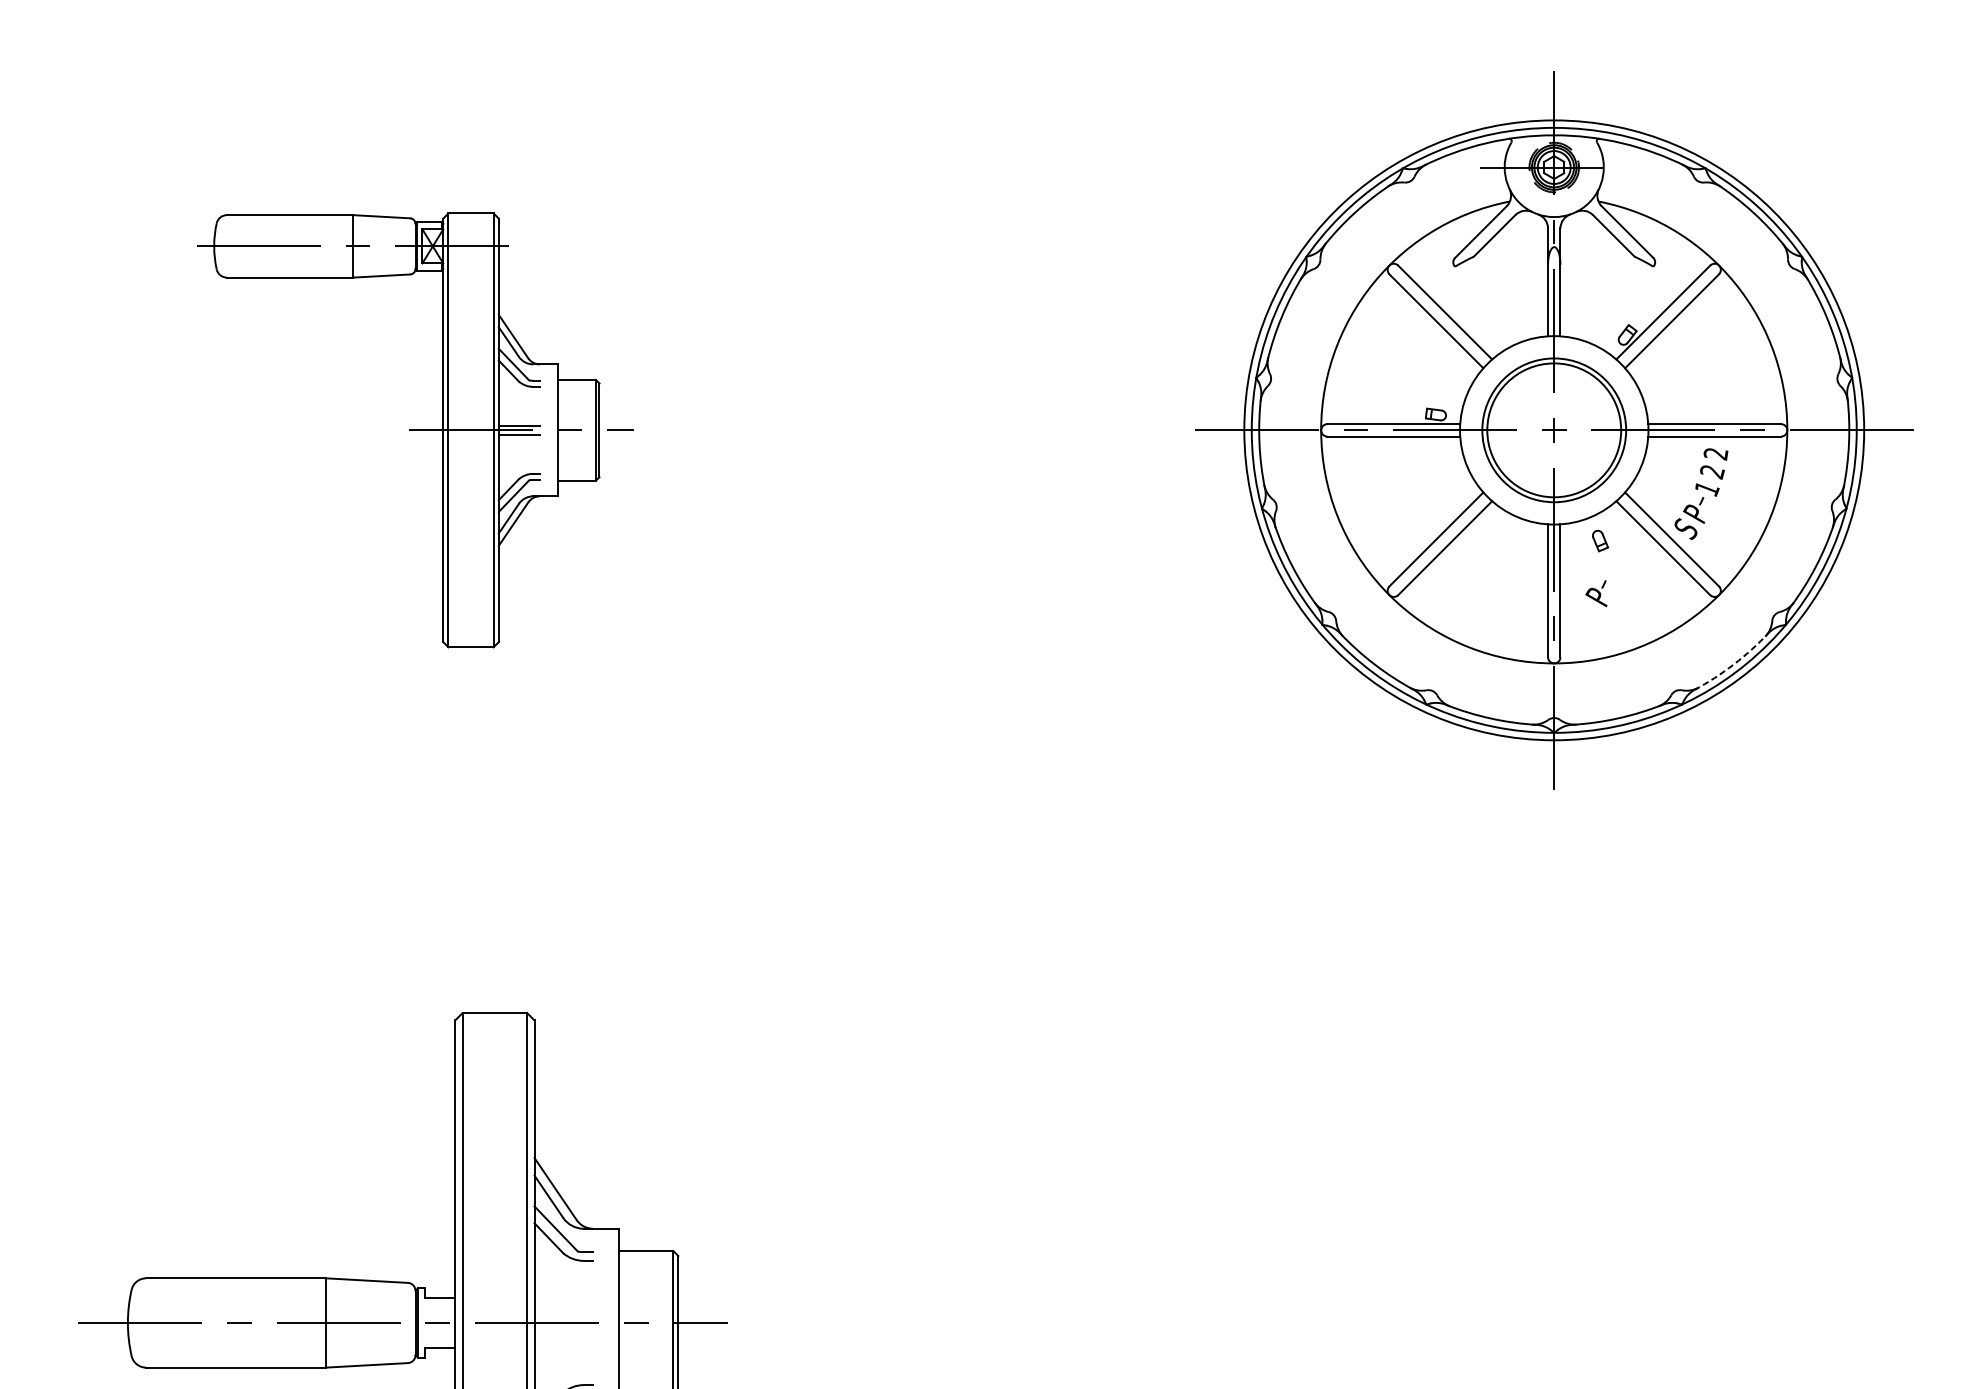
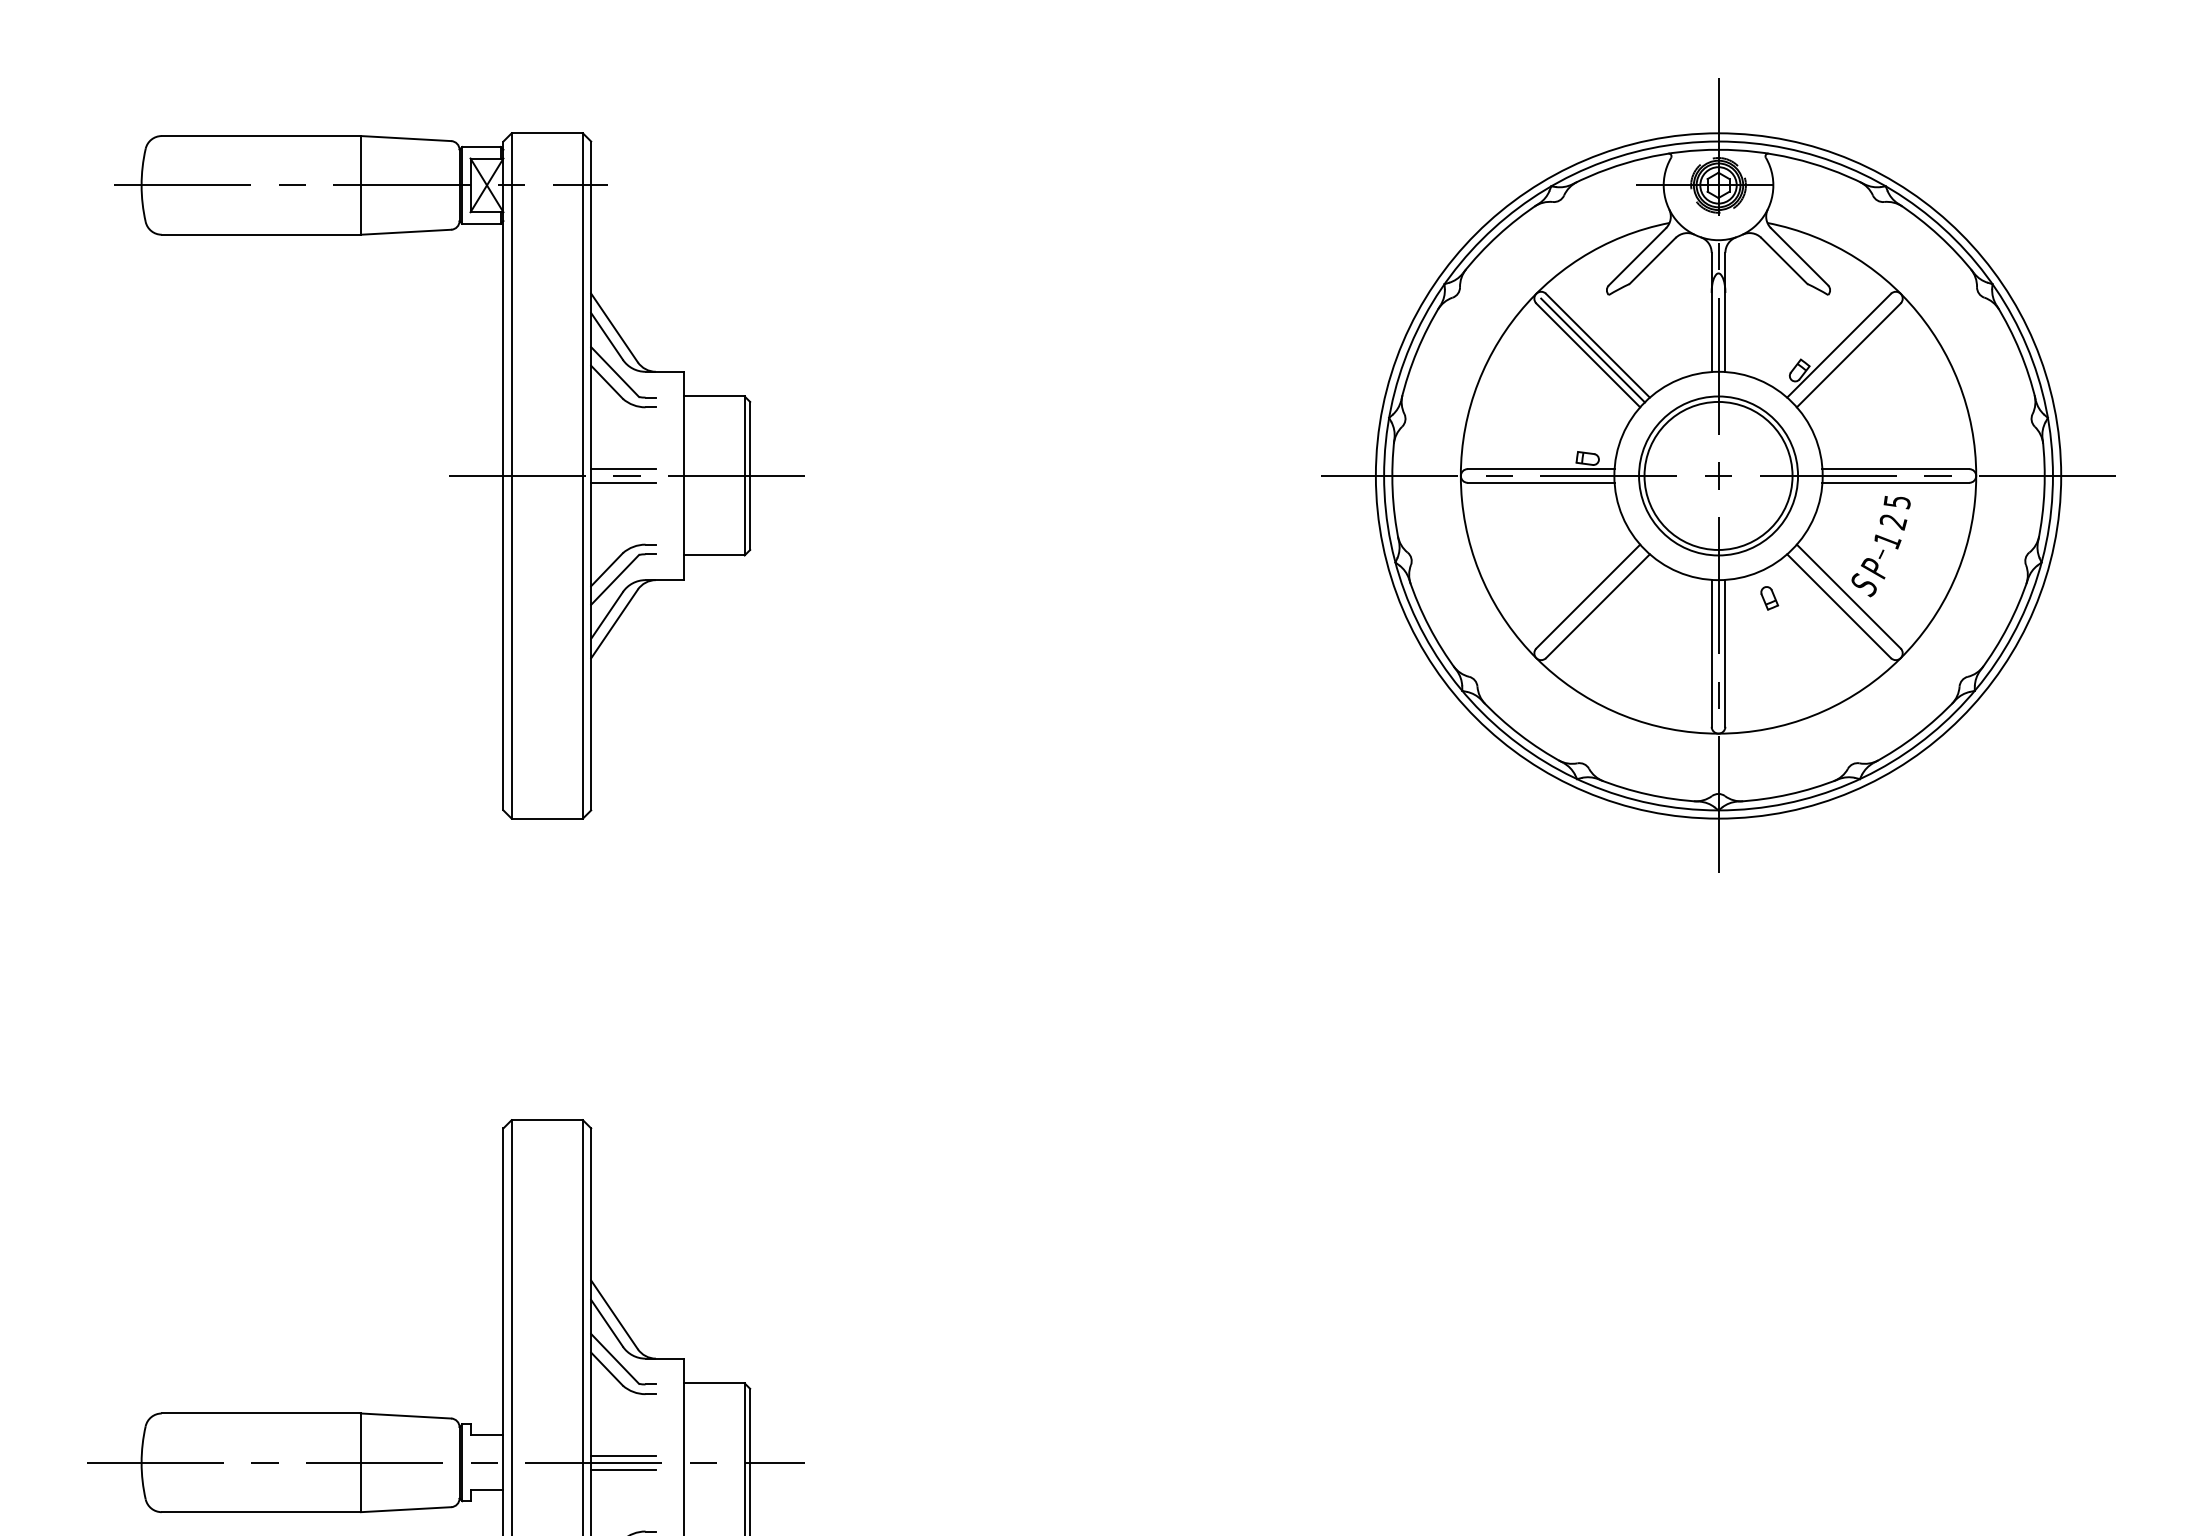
line: (1441, 316) -> (1593, 350), added
part: (415, 429) -> (459, 475), size x1.43
text: (1715, 454) -> (1896, 502), 2 -> 5
part: (1596, 593) -> (1765, 656), removed
arc: (1734, 664) -> (1917, 734), dashed -> solid
line: (563, 1316) -> (623, 1455), added
line: (563, 1329) -> (623, 1469), added

